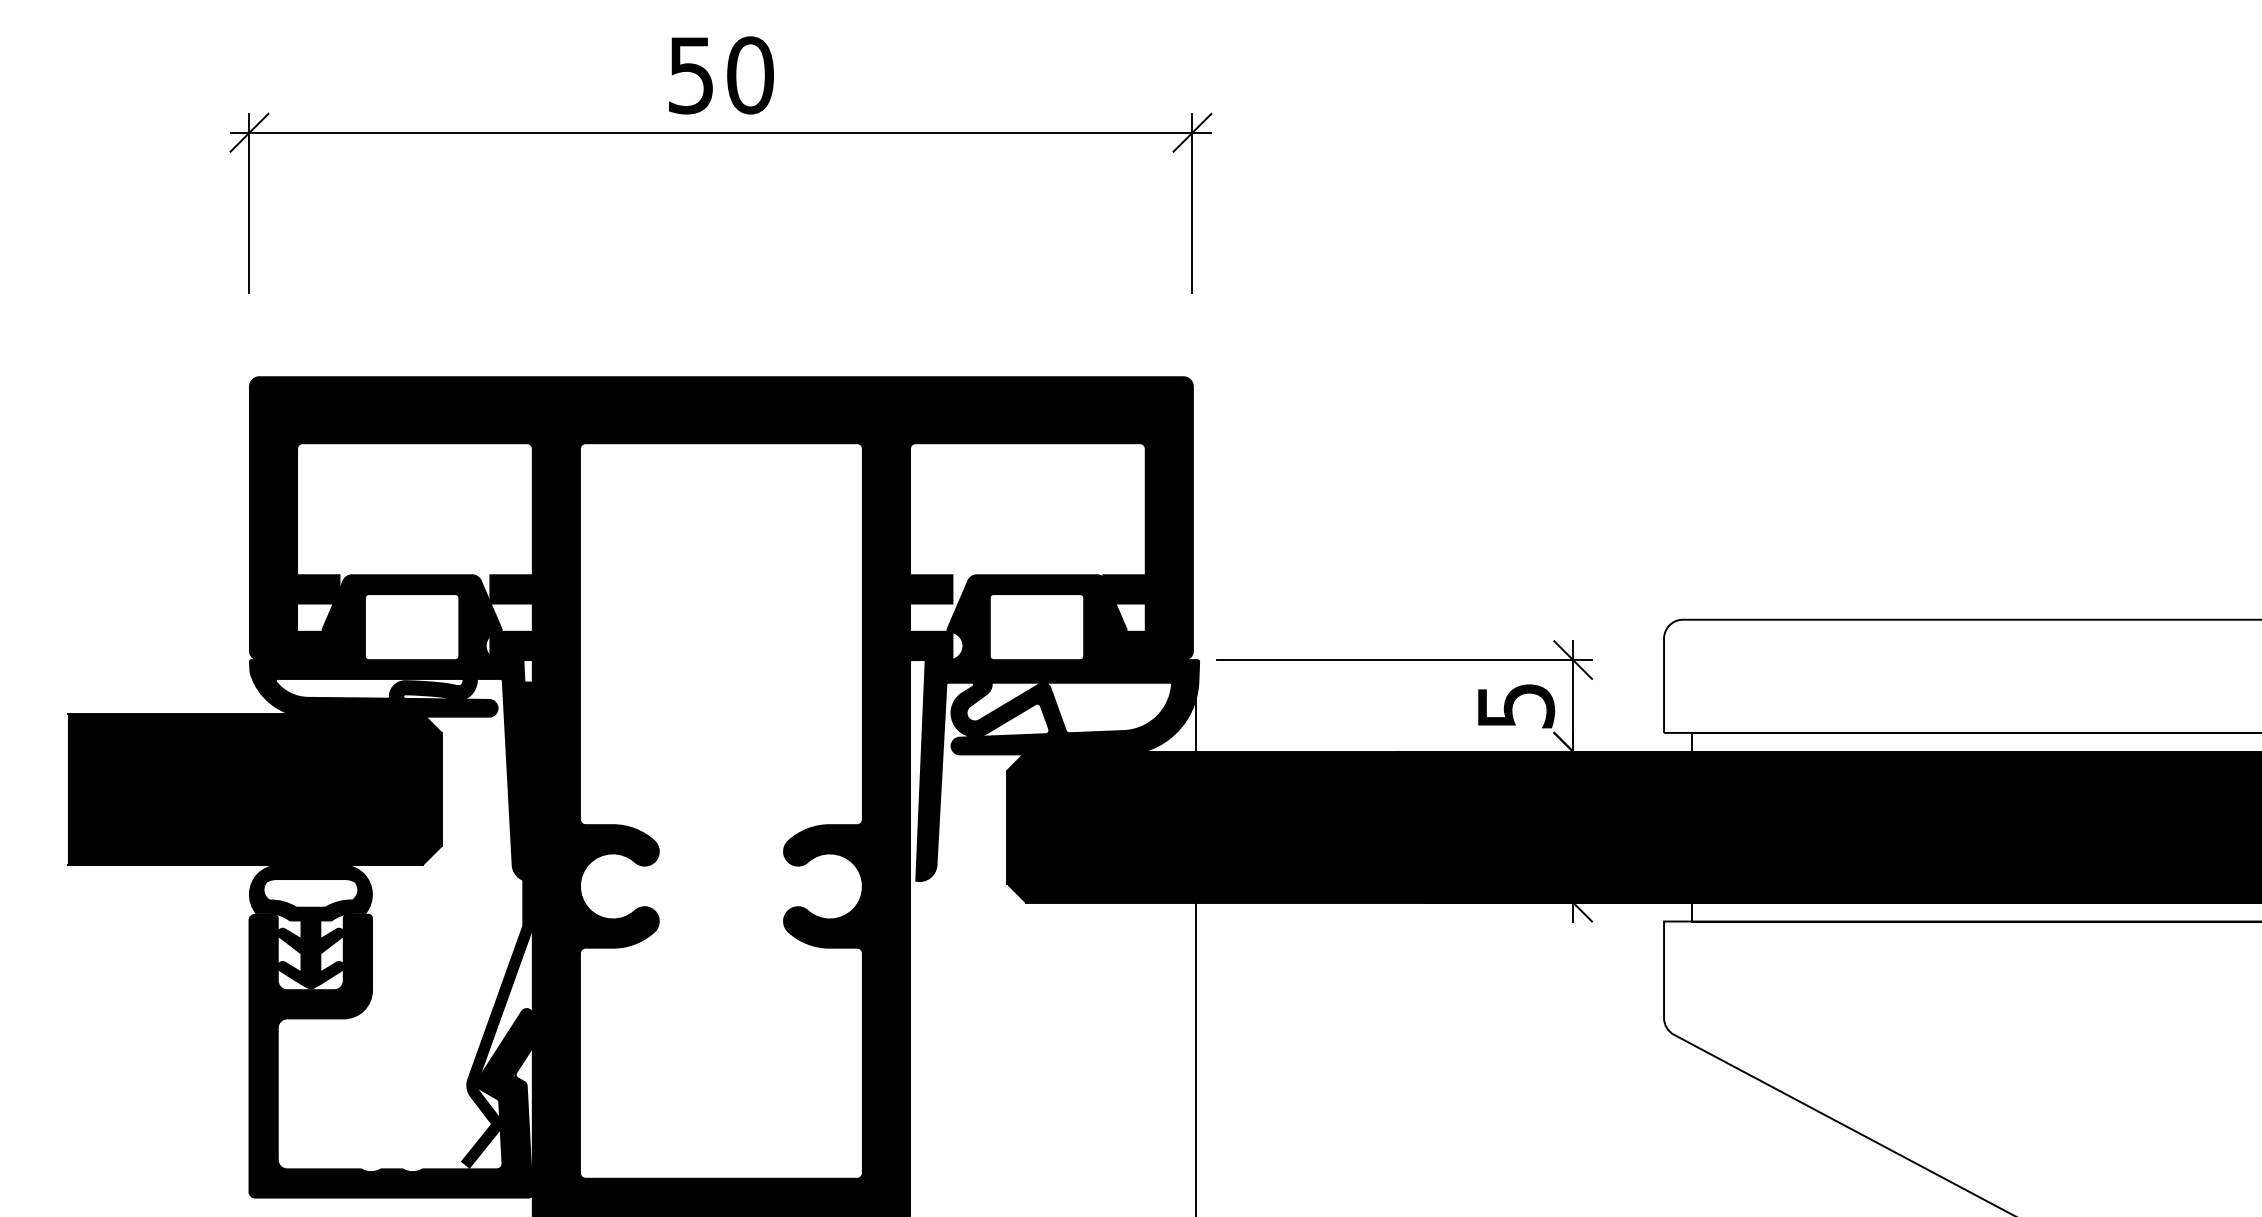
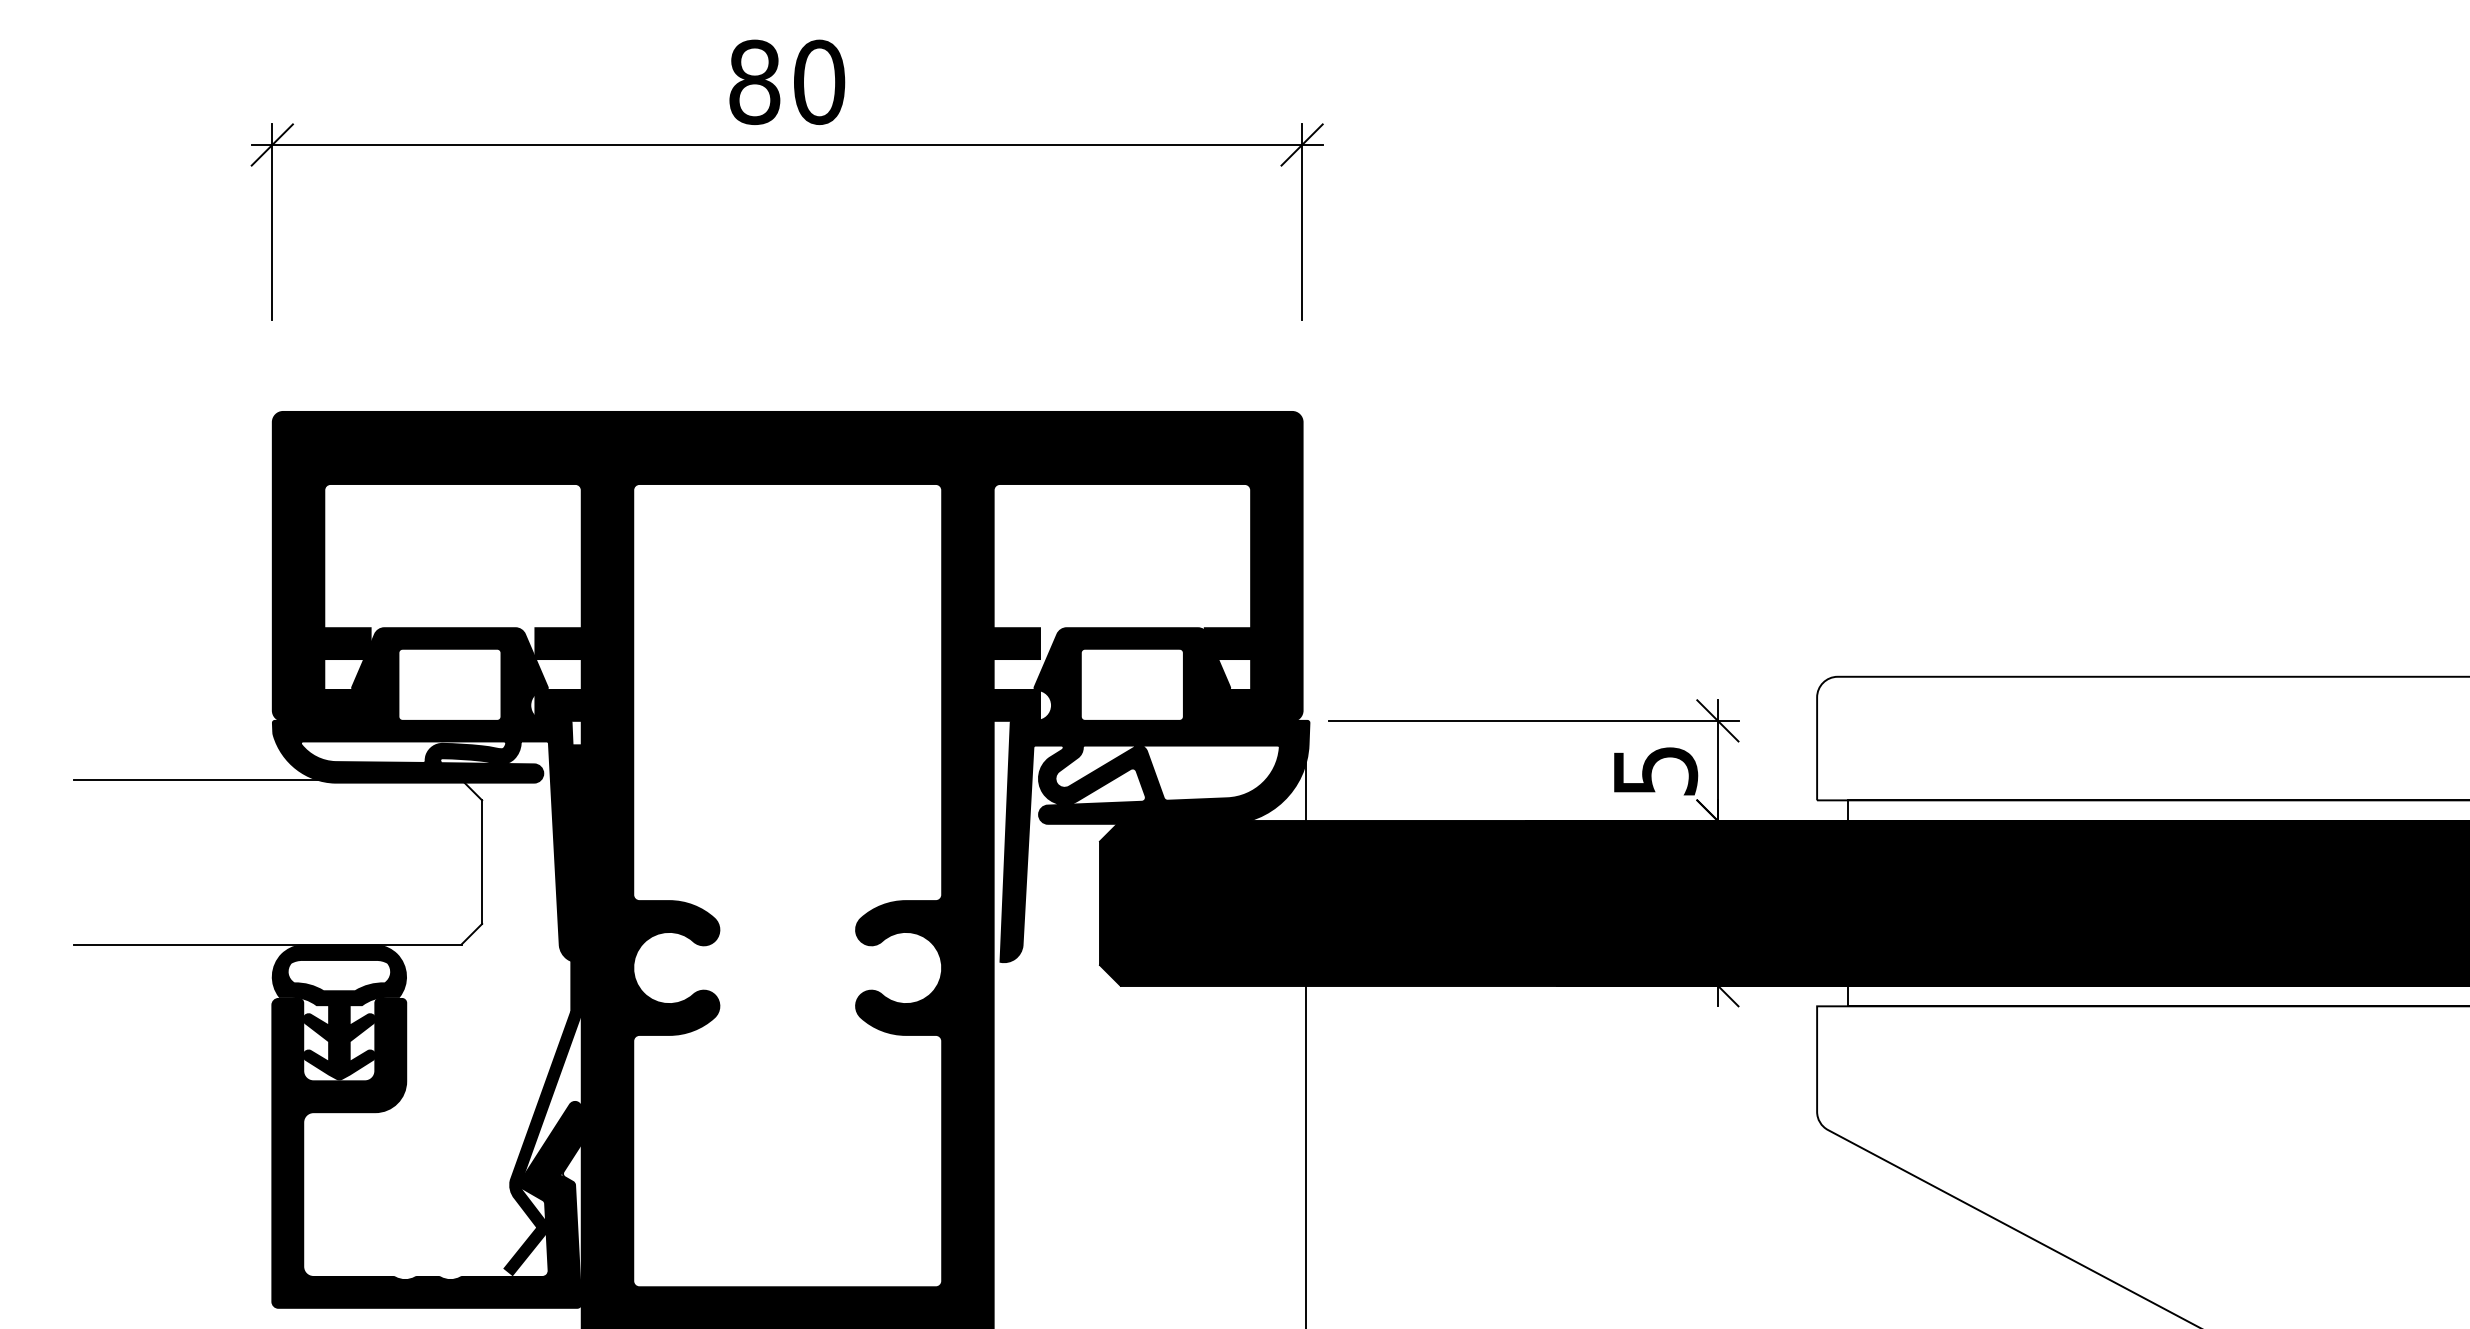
text: (691, 75) -> (754, 82), 50 -> 80
fill: (255, 788) -> (278, 861), removed

